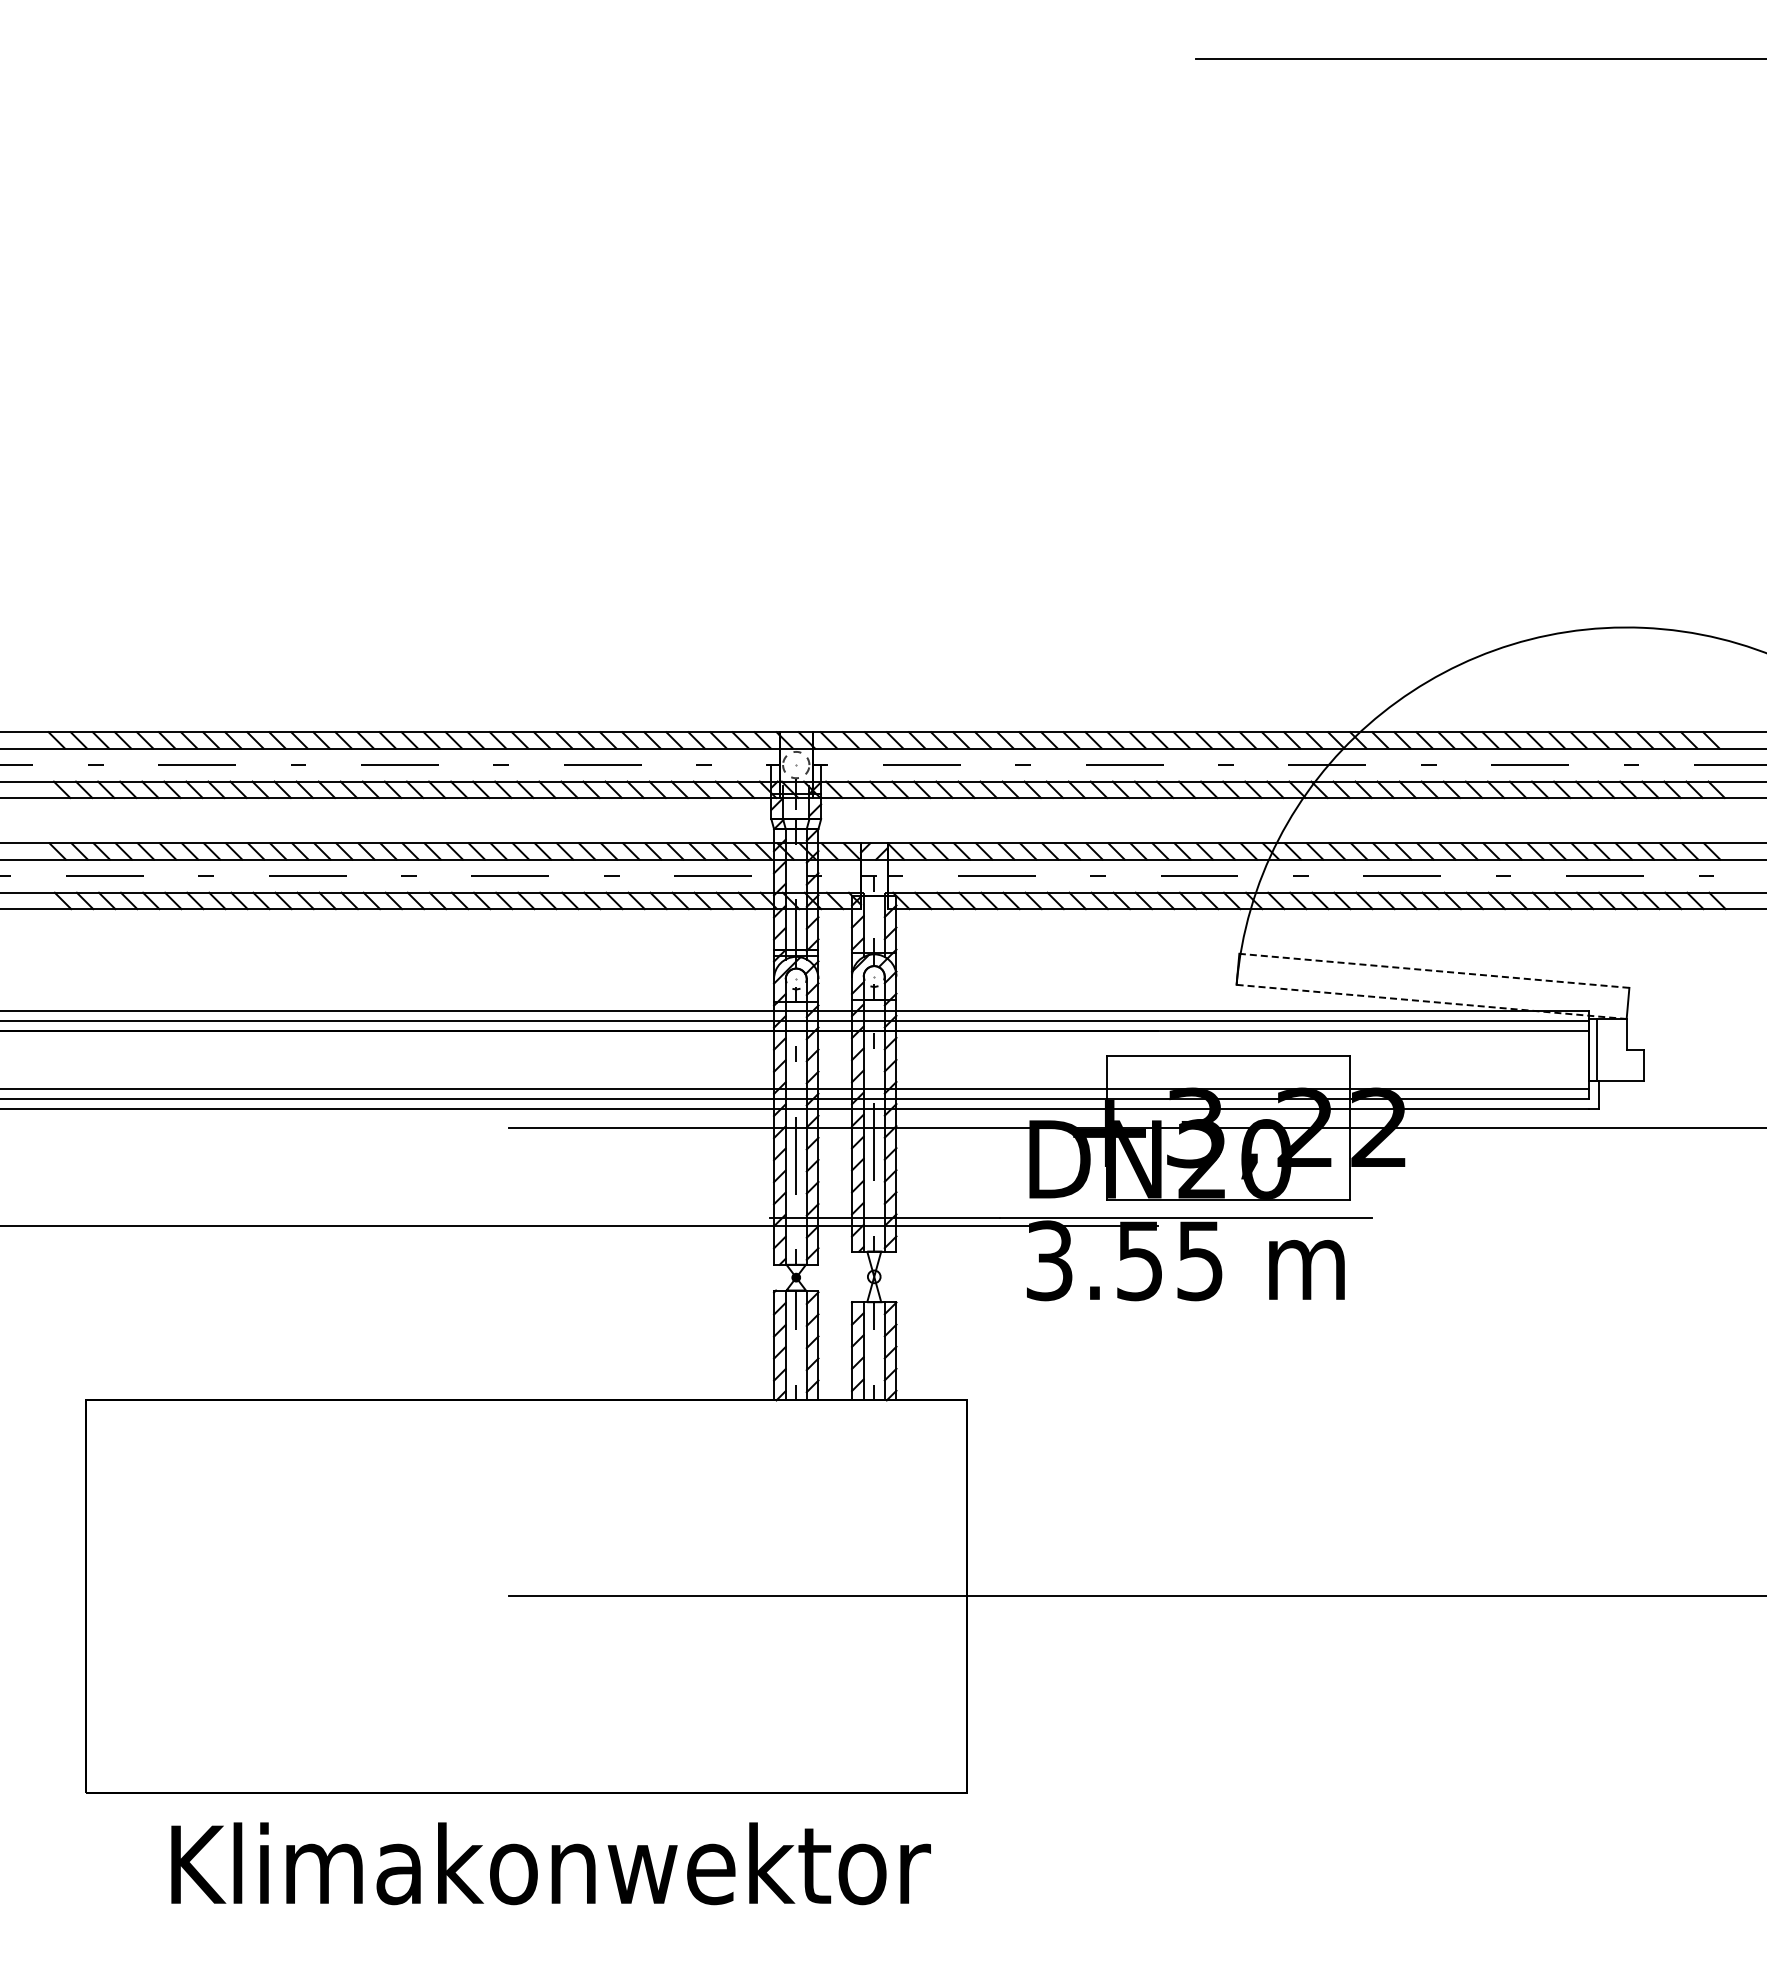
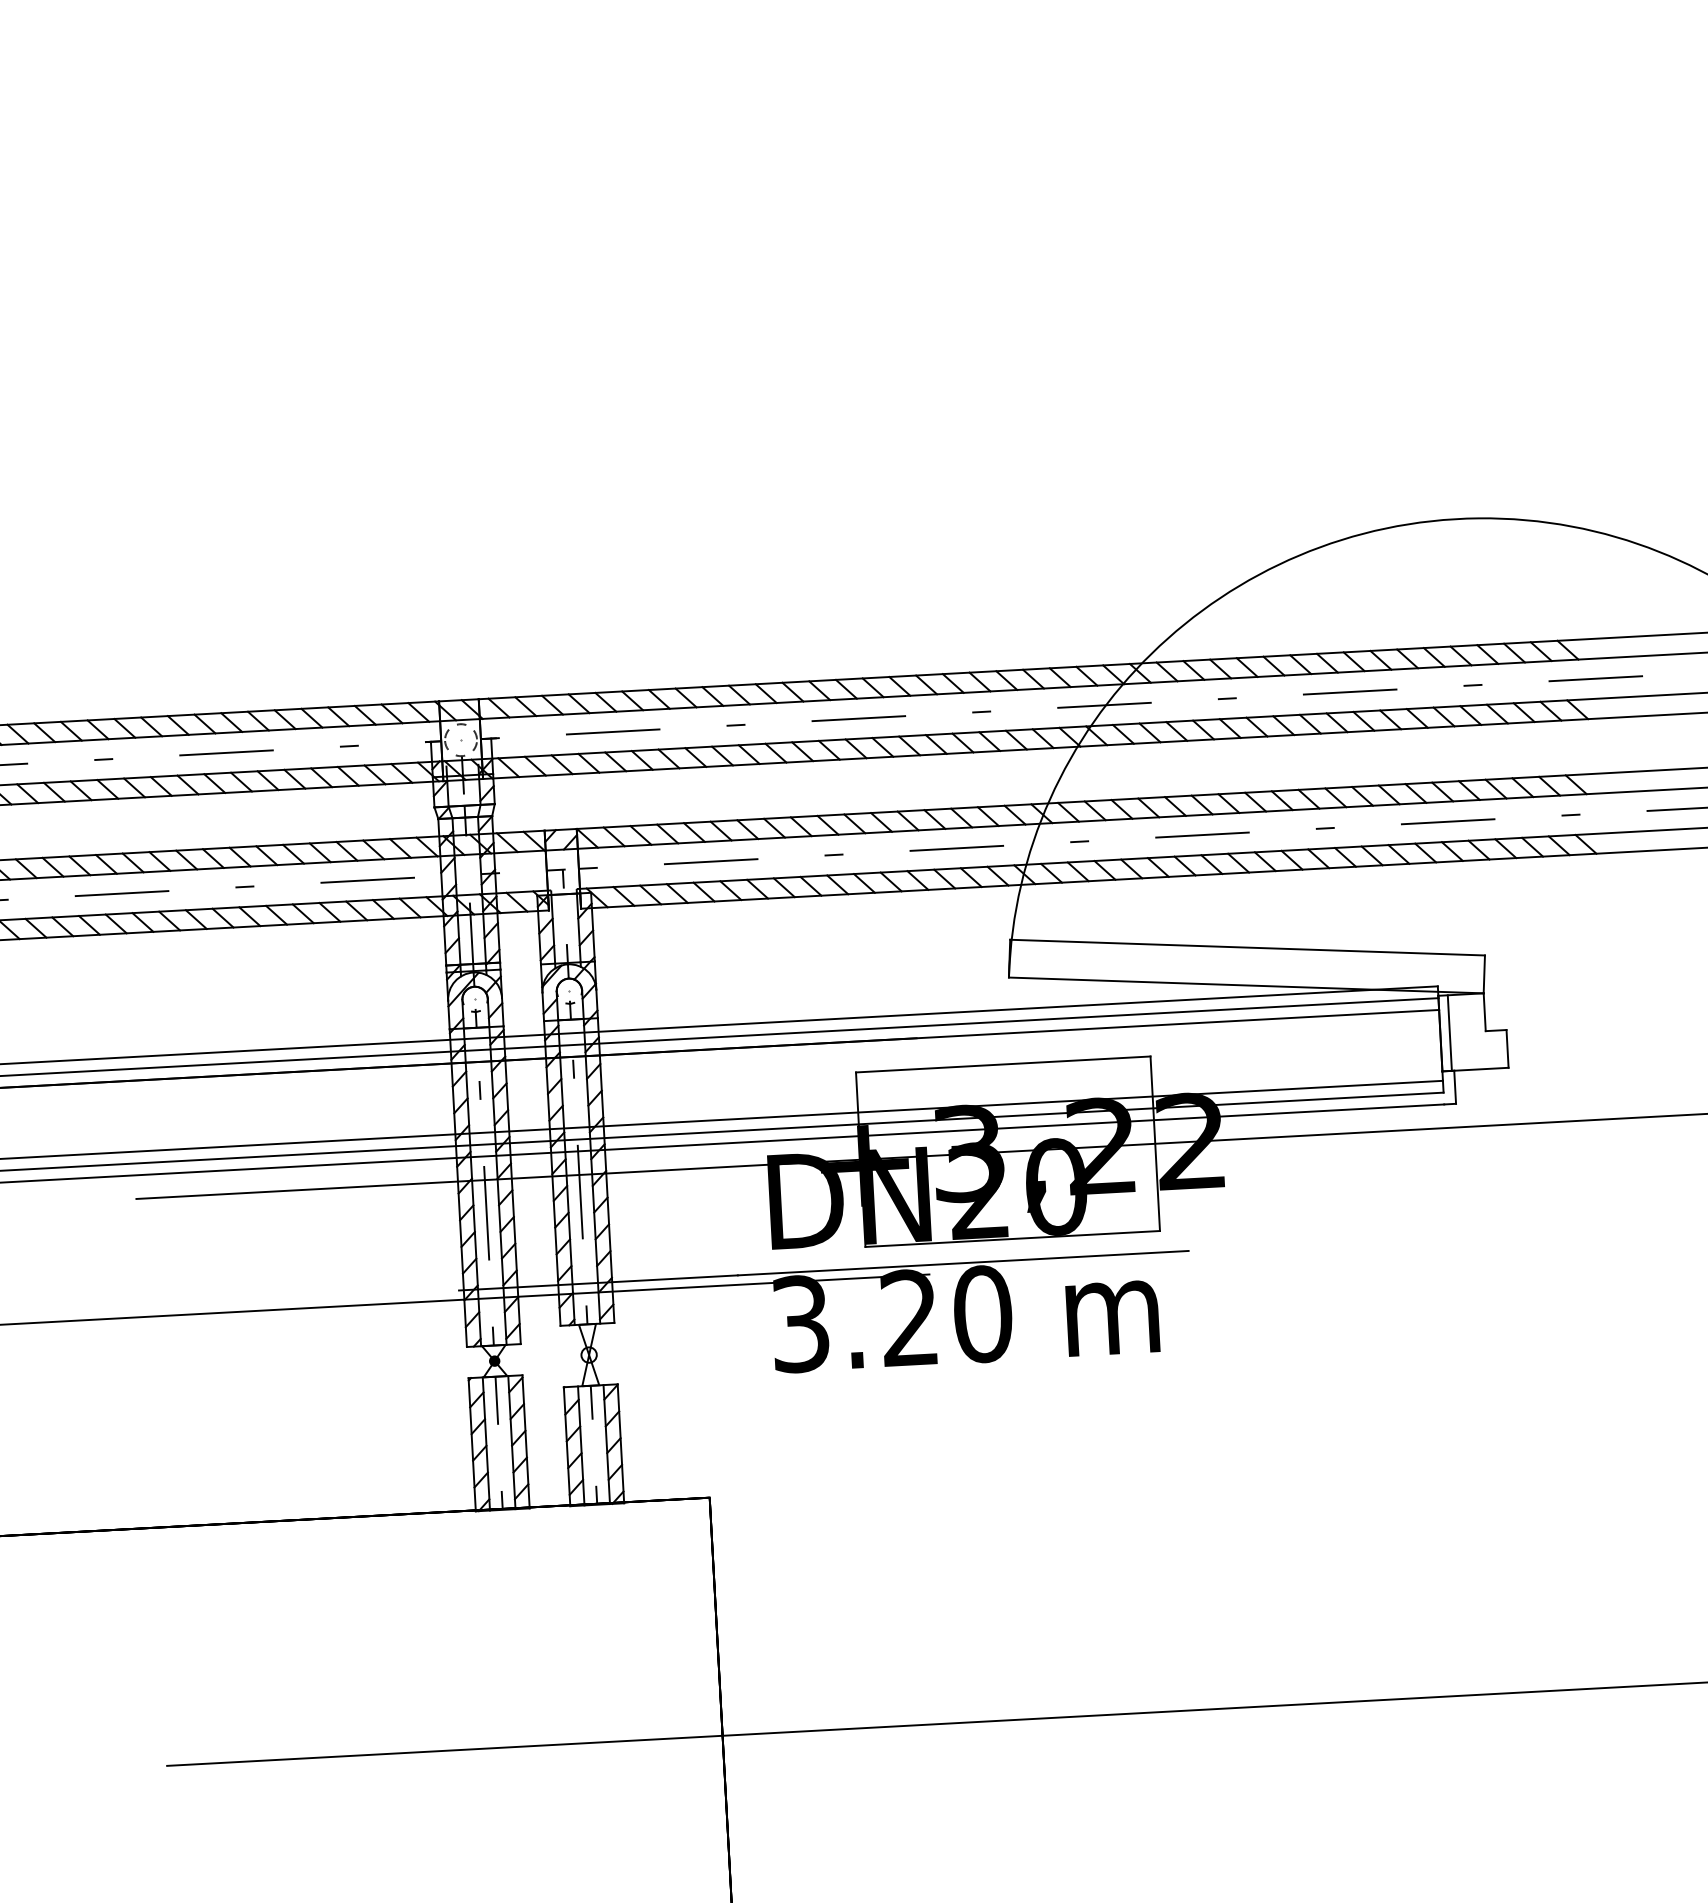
line: (1434, 970) -> (1247, 947), dashed -> solid
line: (1431, 1001) -> (1246, 984), dashed -> solid
text: (1170, 1260) -> (946, 1315), 3.55 -> 3.20

